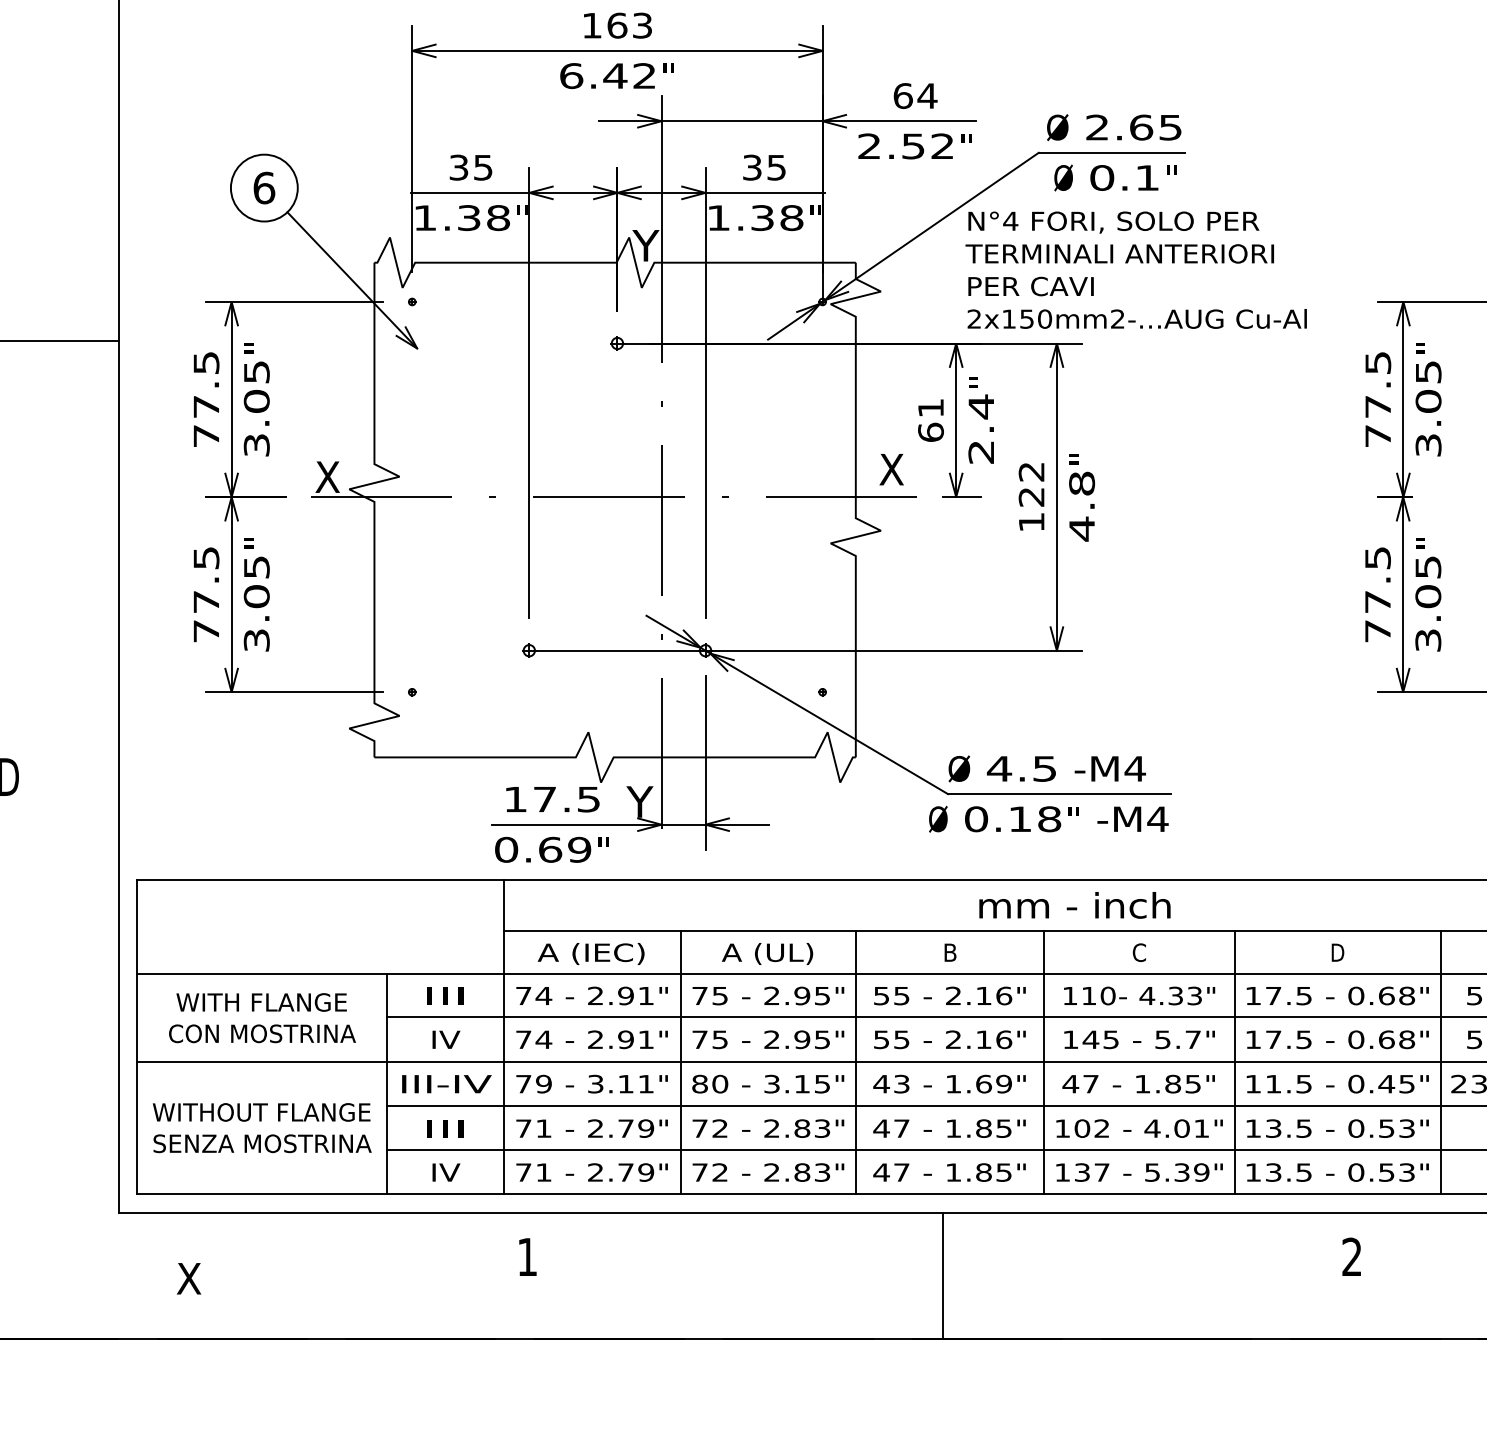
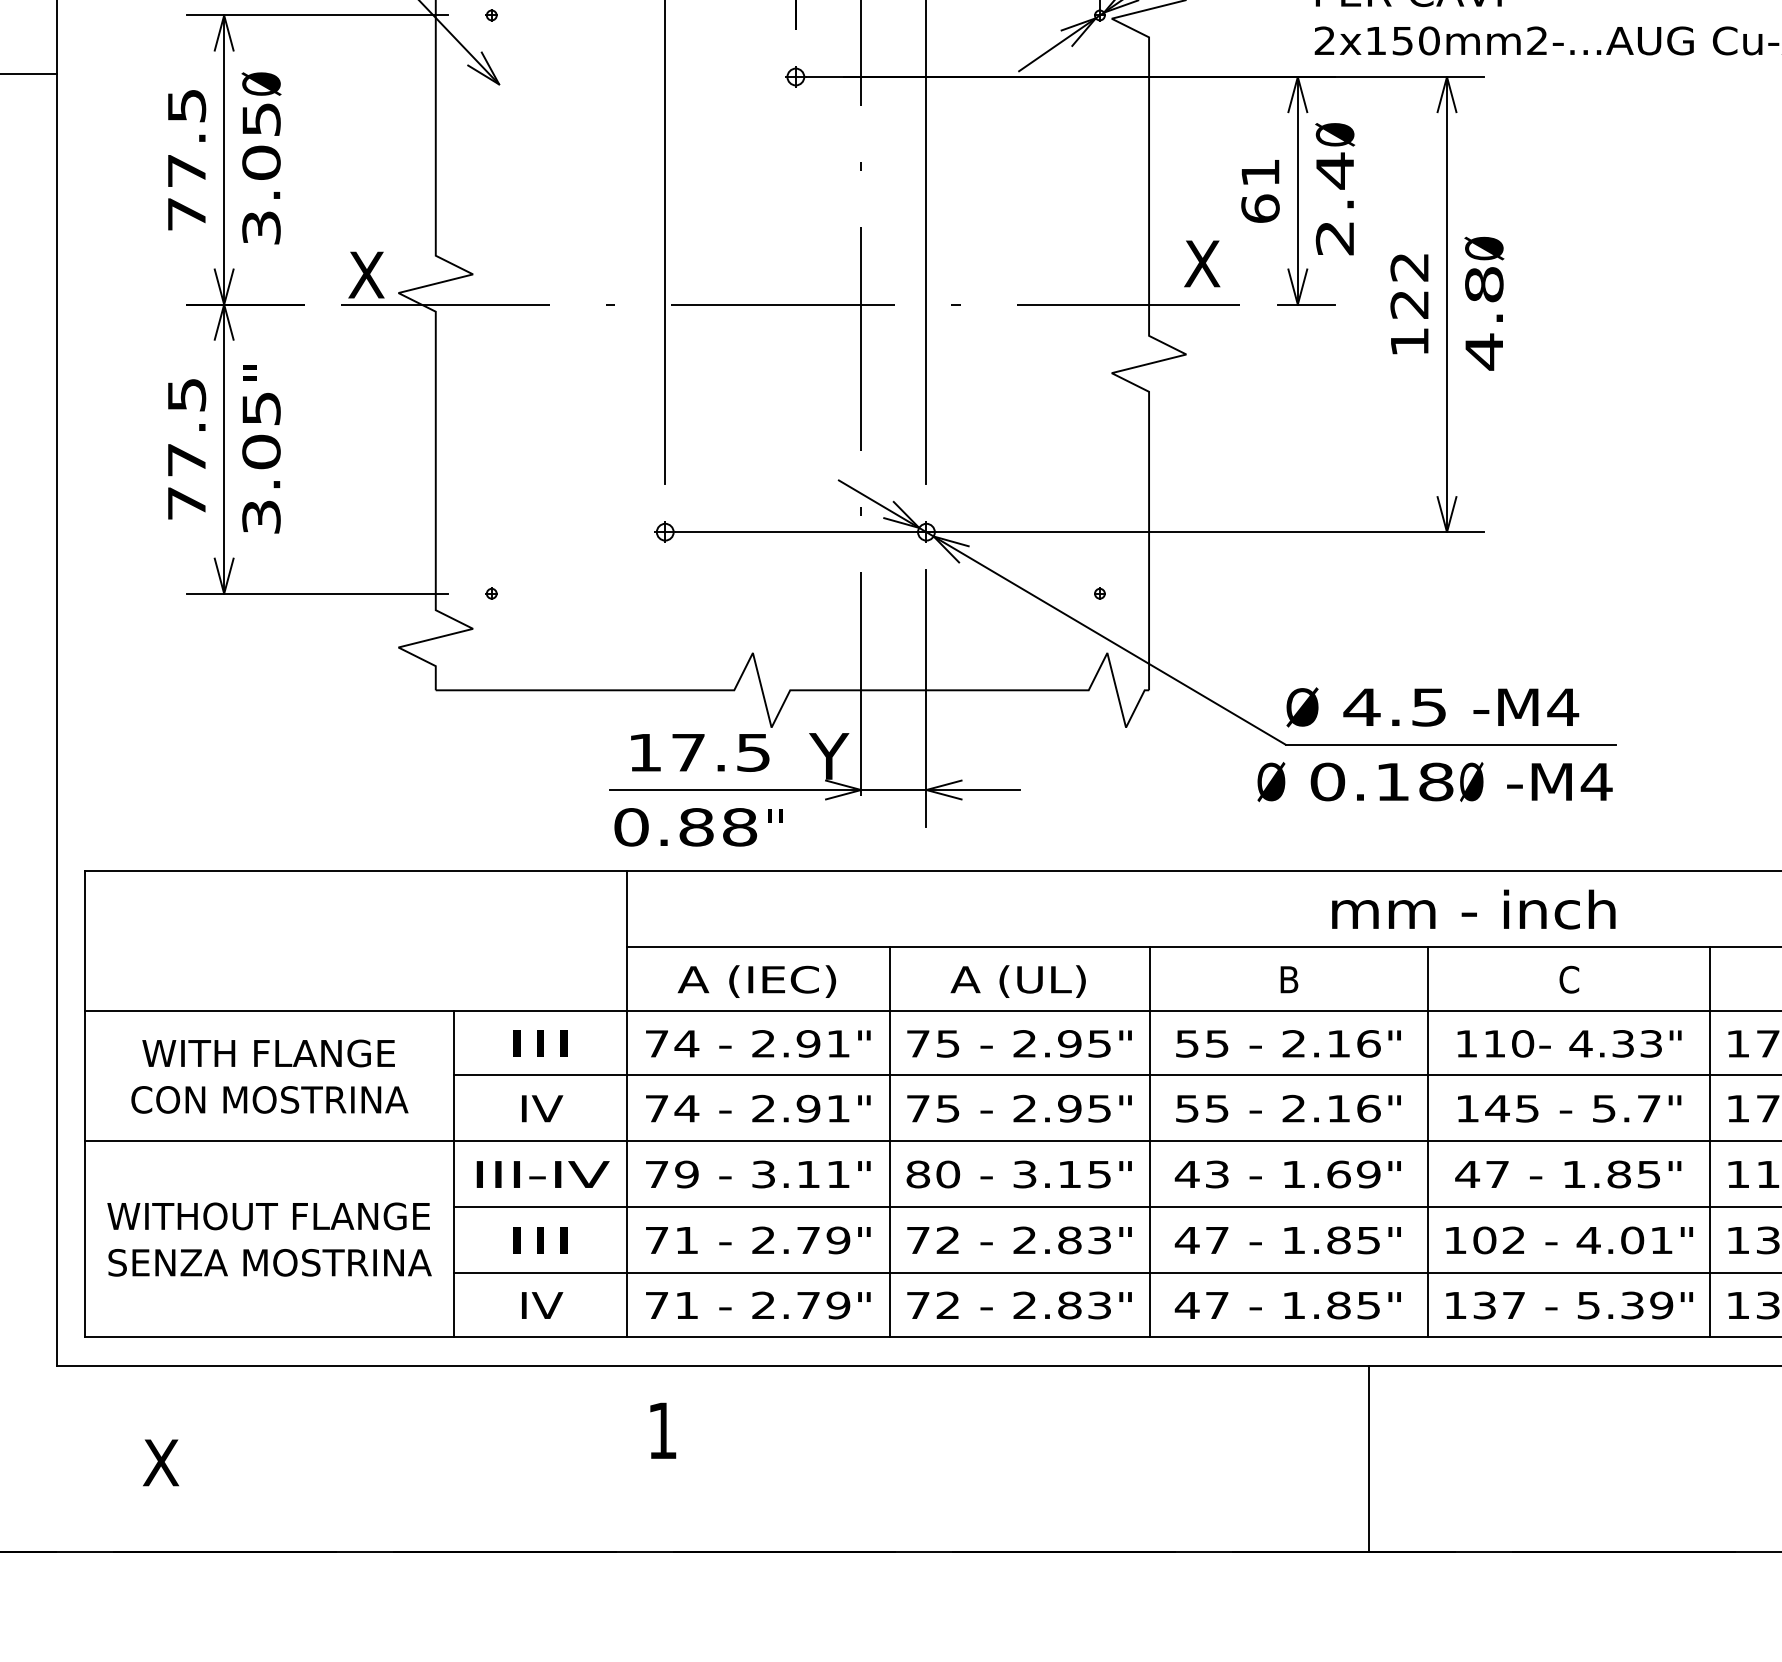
text: (256, 348) -> (261, 84), " -> Ø
text: (981, 382) -> (1335, 134), " -> Ø
text: (1081, 459) -> (1483, 248), " -> Ø
text: (1073, 818) -> (1471, 780), " -> Ø
text: (565, 849) -> (718, 826), 0.69 -> 0.88
line: (943, 1275) -> (1369, 1458), moved

